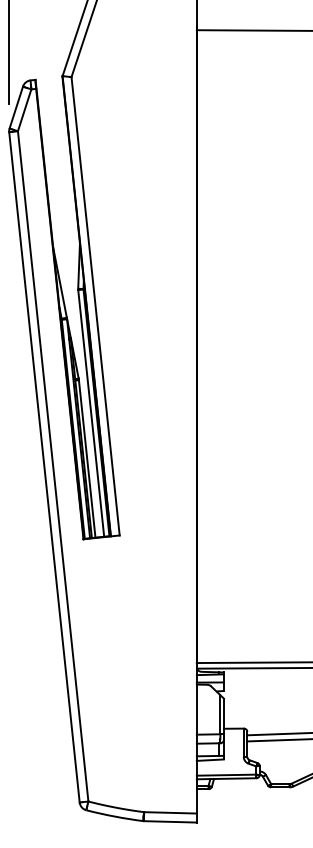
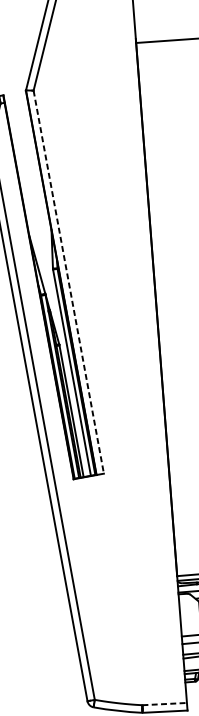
line: (95, 306) -> (68, 282), solid -> dashed
line: (170, 812) -> (164, 703), solid -> dashed

